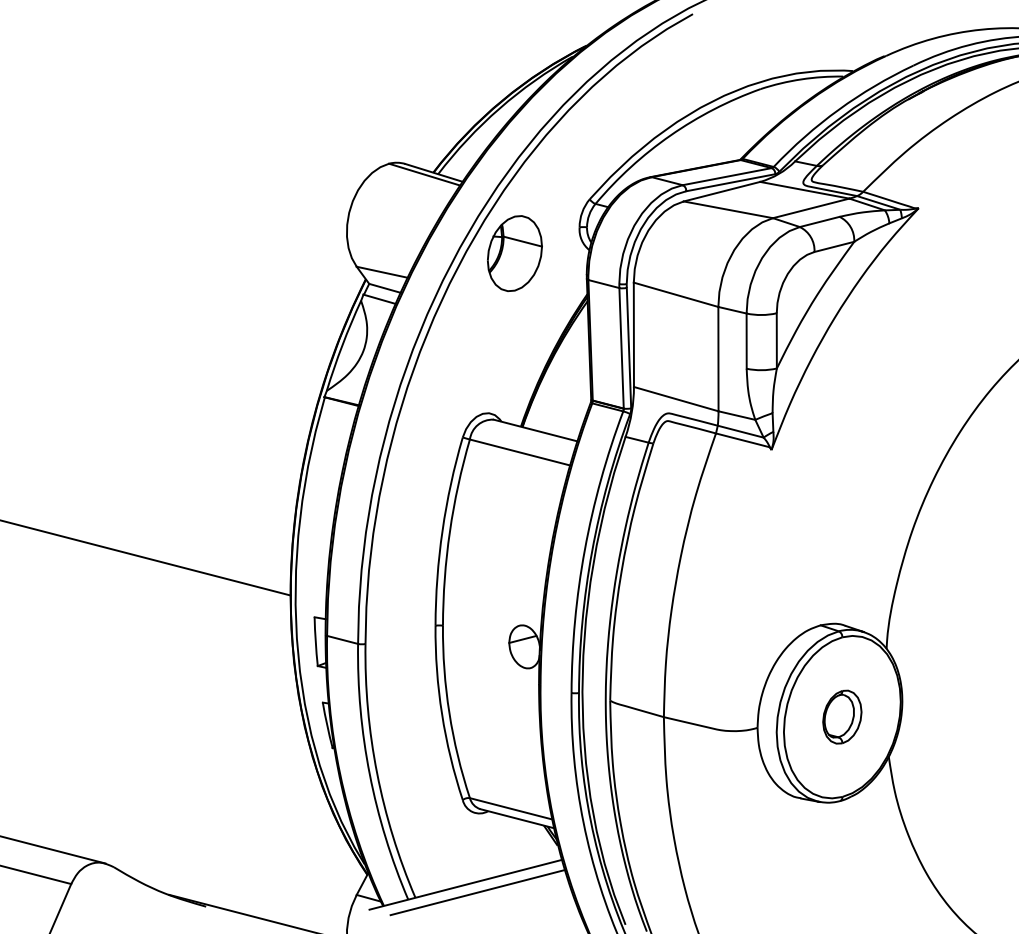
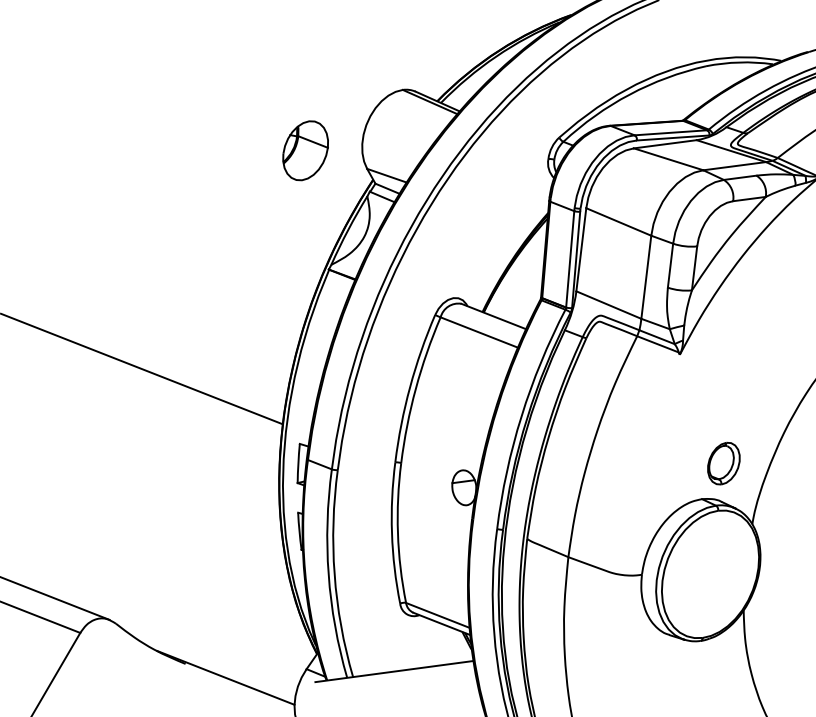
part: (514, 253) -> (305, 150), moved
part: (842, 716) -> (724, 463), moved
line: (477, 892) -> (403, 678), removed

